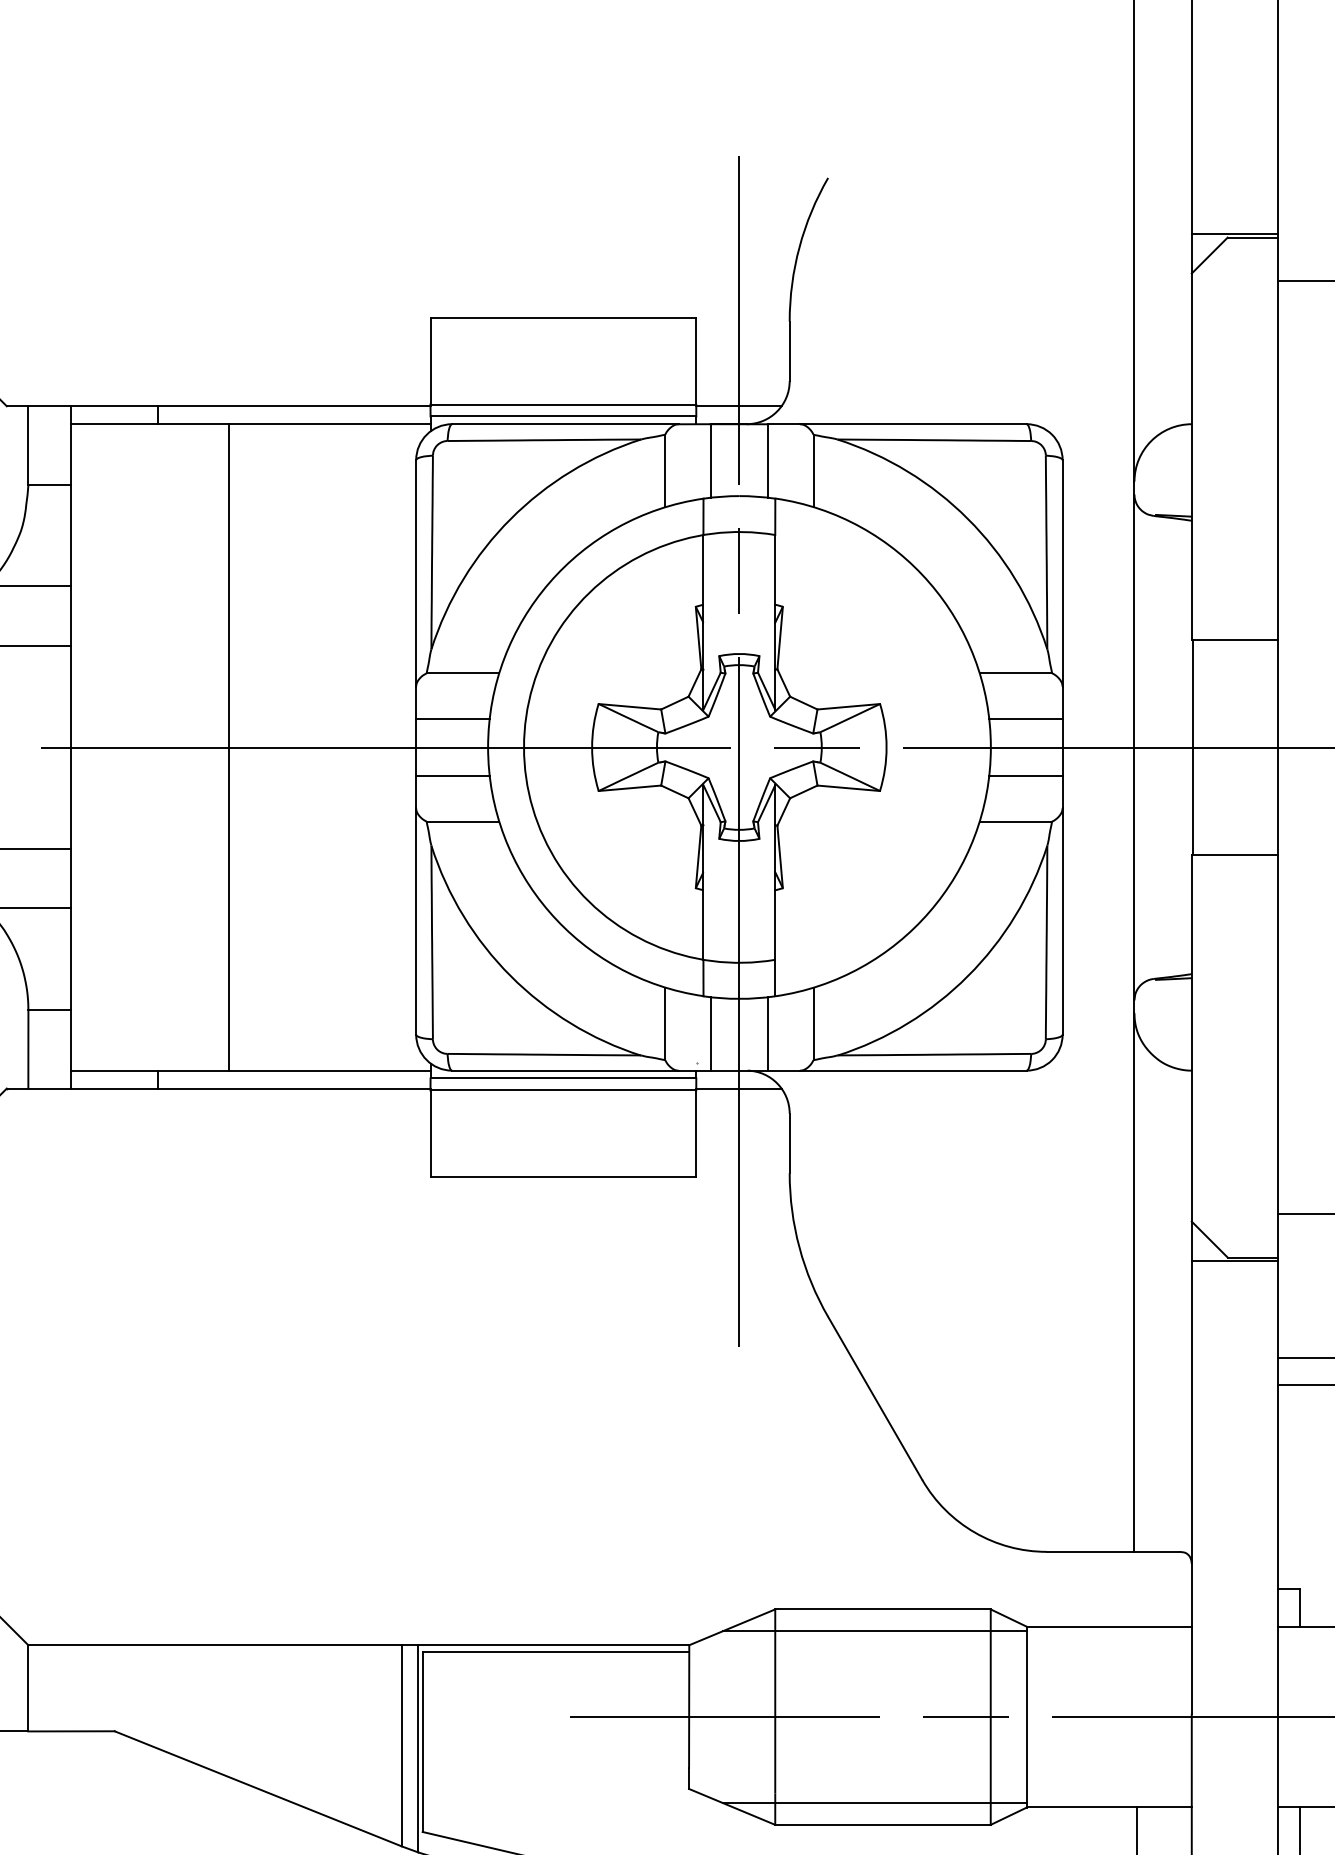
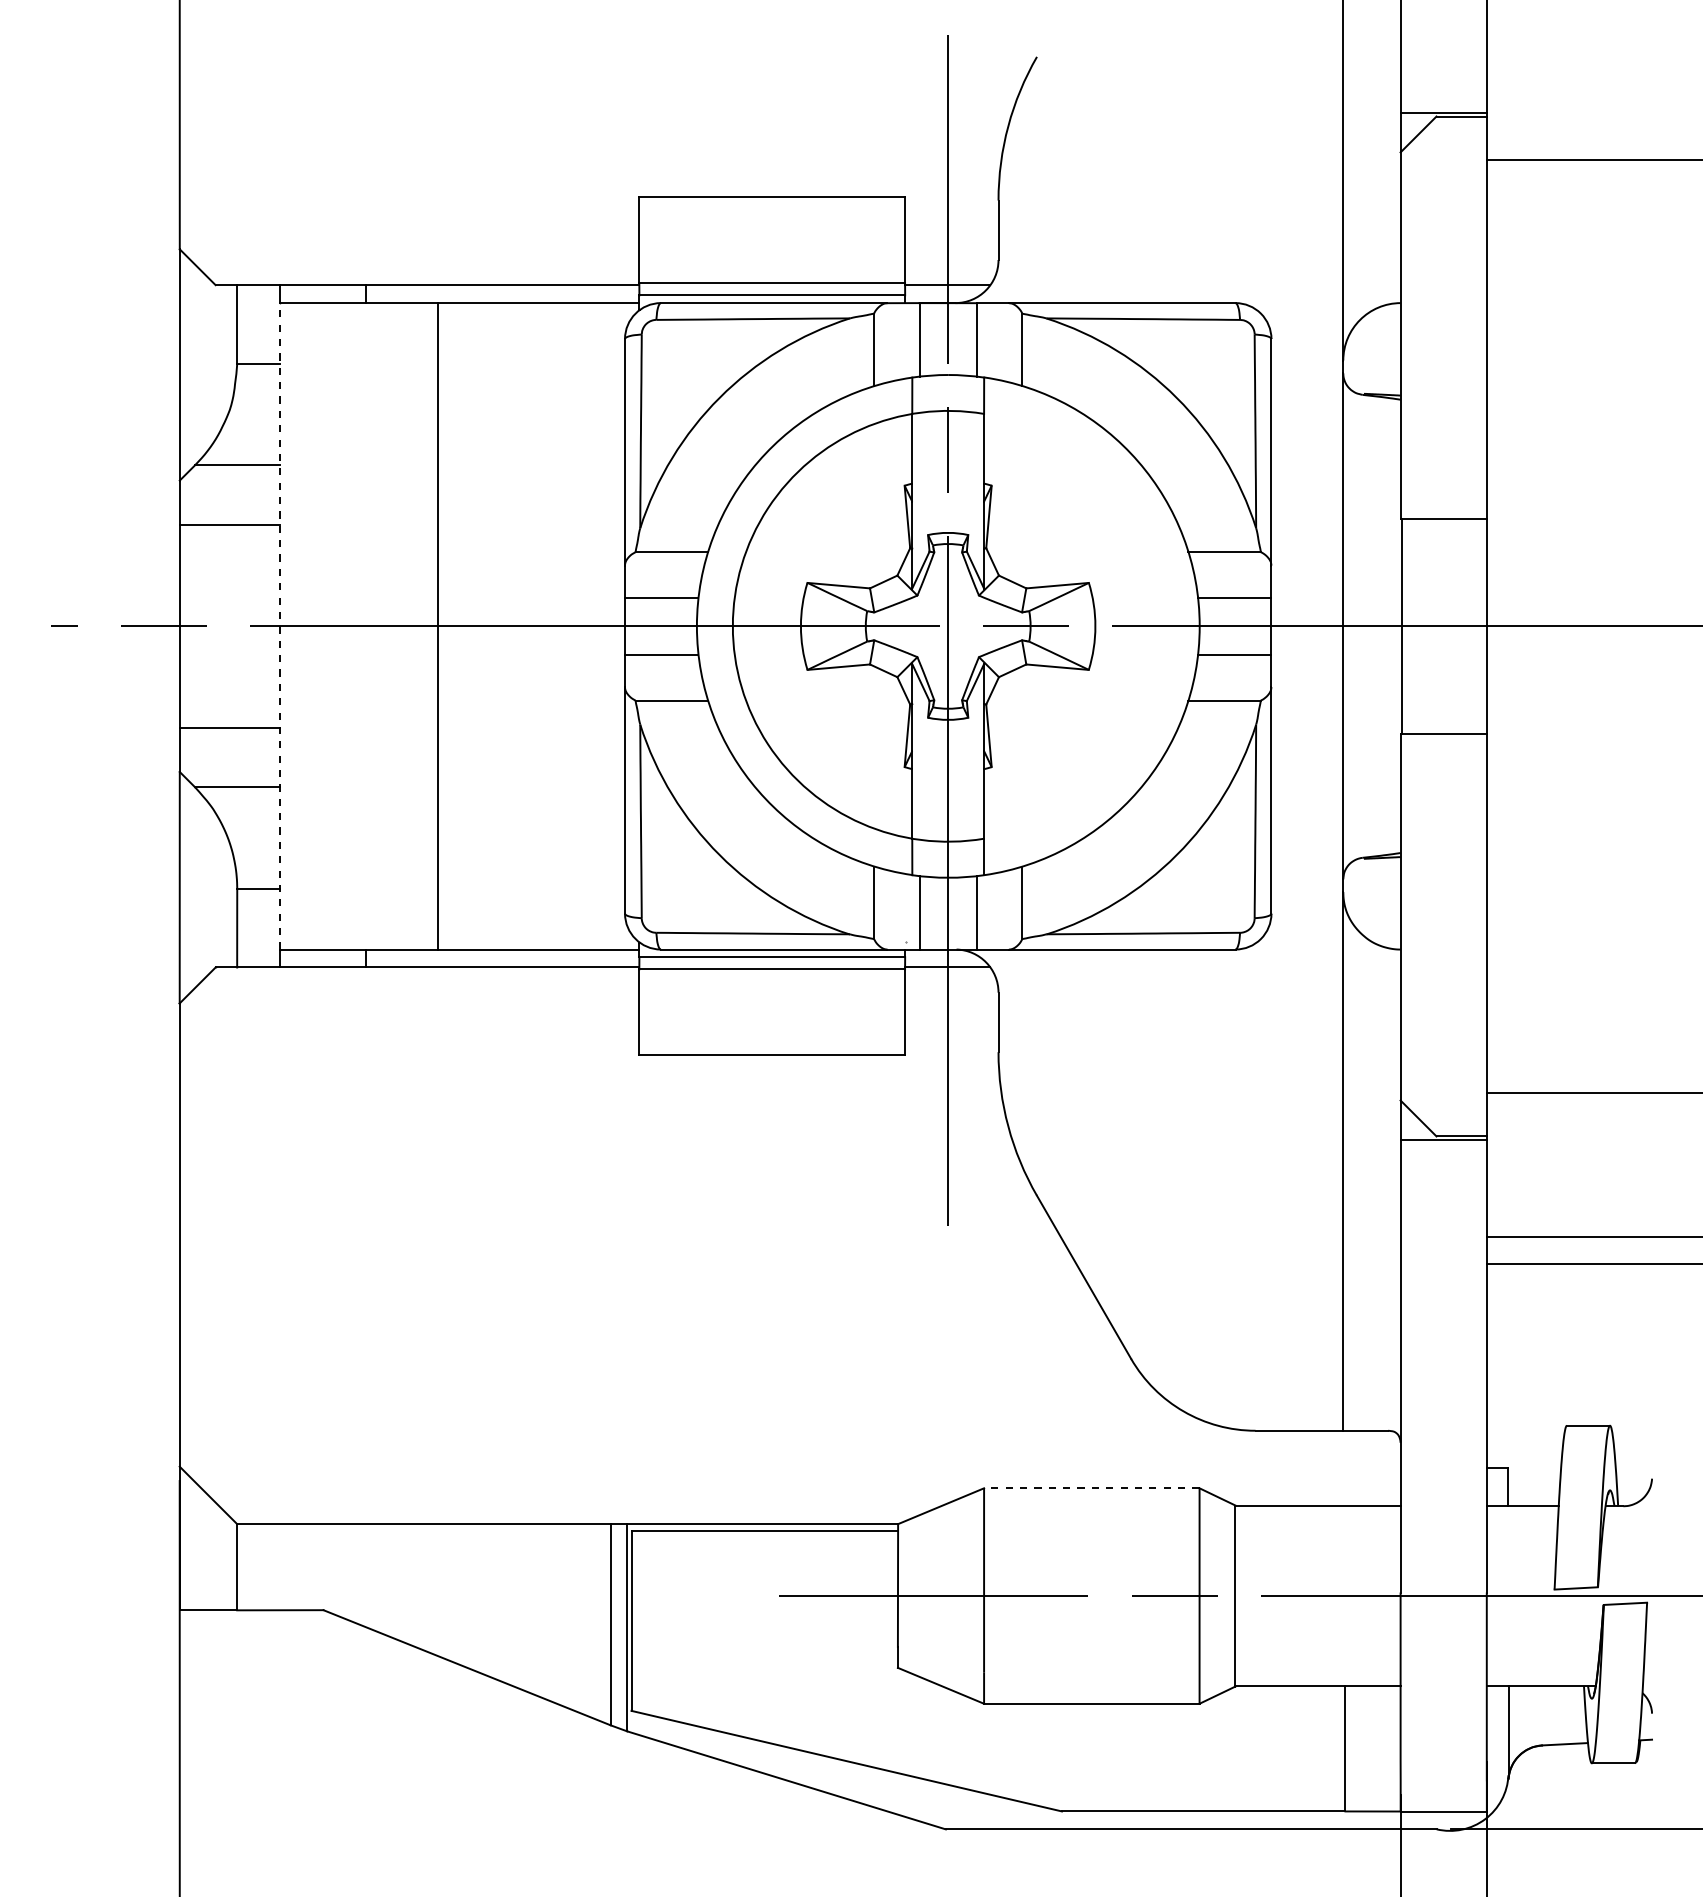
line: (71, 746) -> (280, 625), solid -> dashed
line: (882, 1609) -> (1091, 1488), solid -> dashed
line: (874, 1631) -> (1083, 1510), removed
line: (874, 1802) -> (1083, 1681), removed

